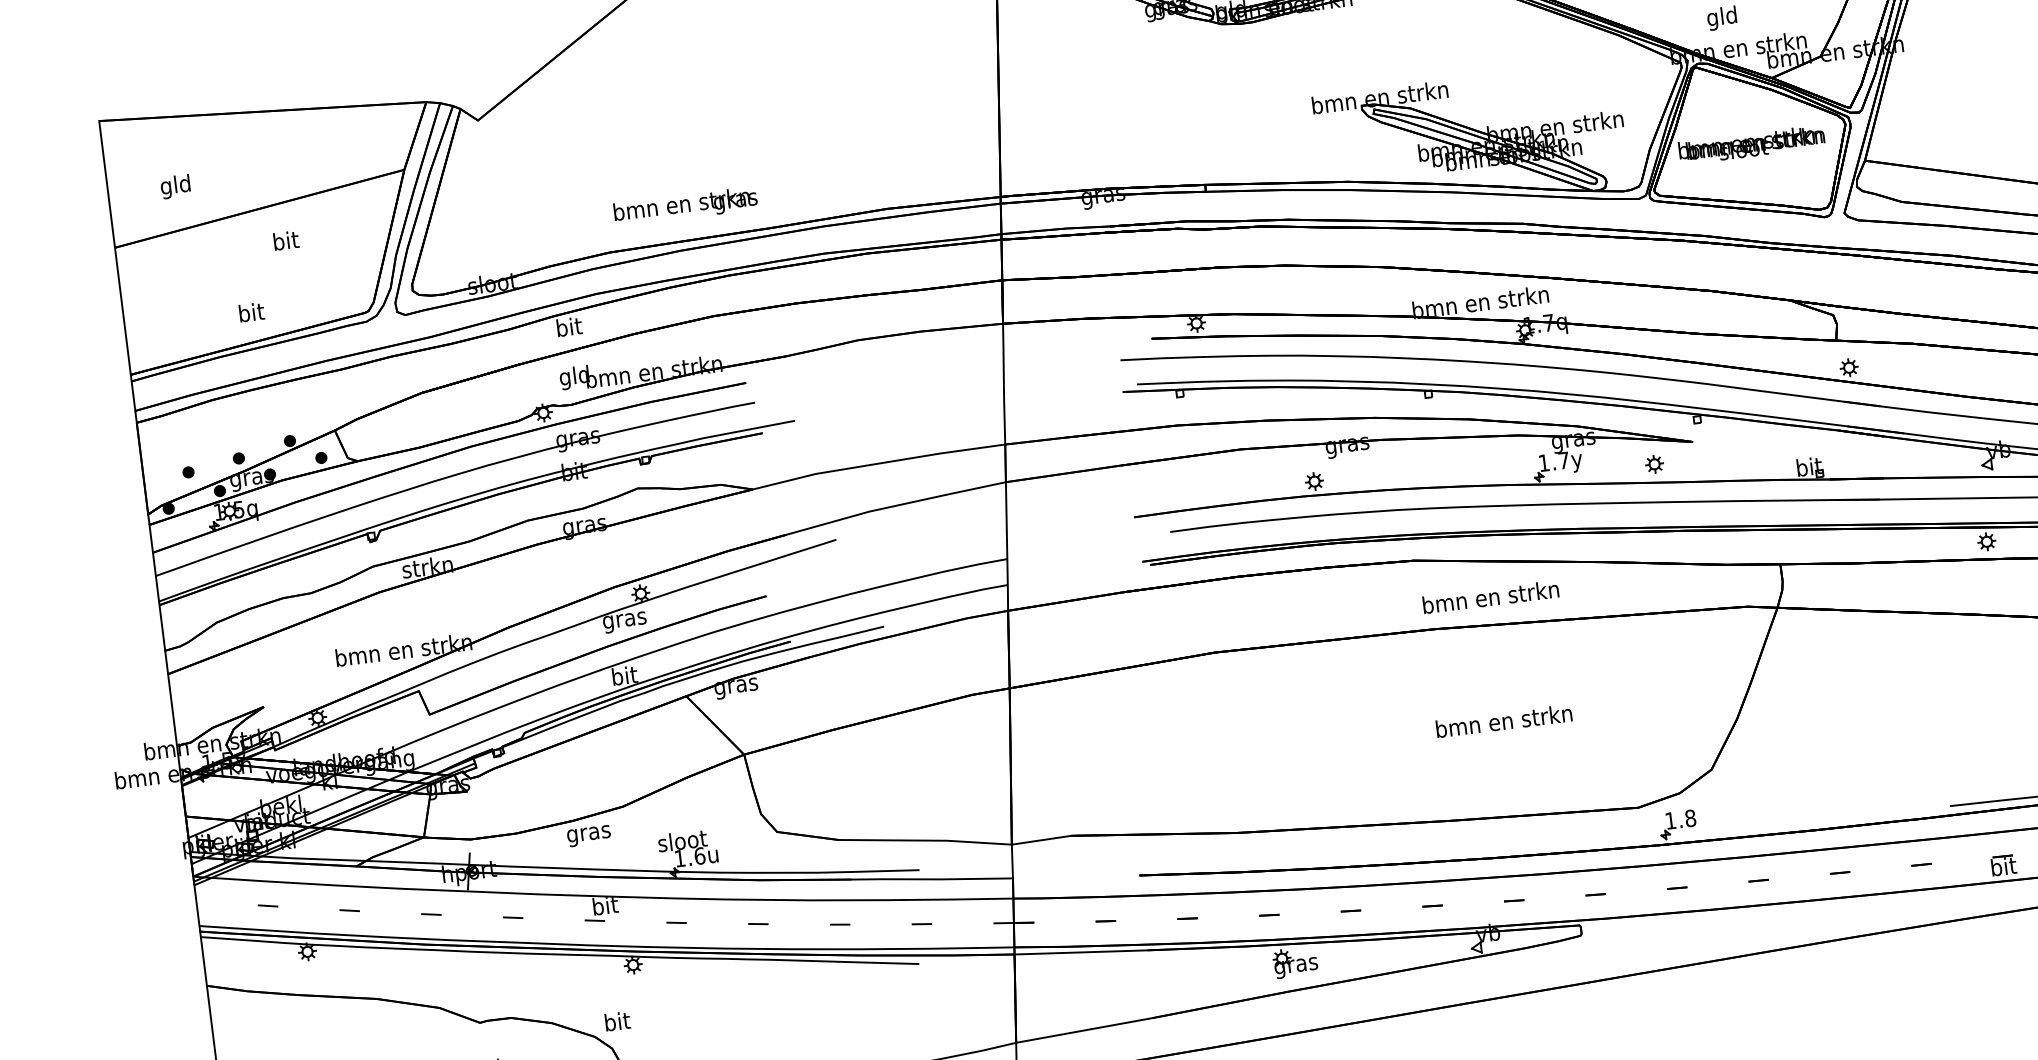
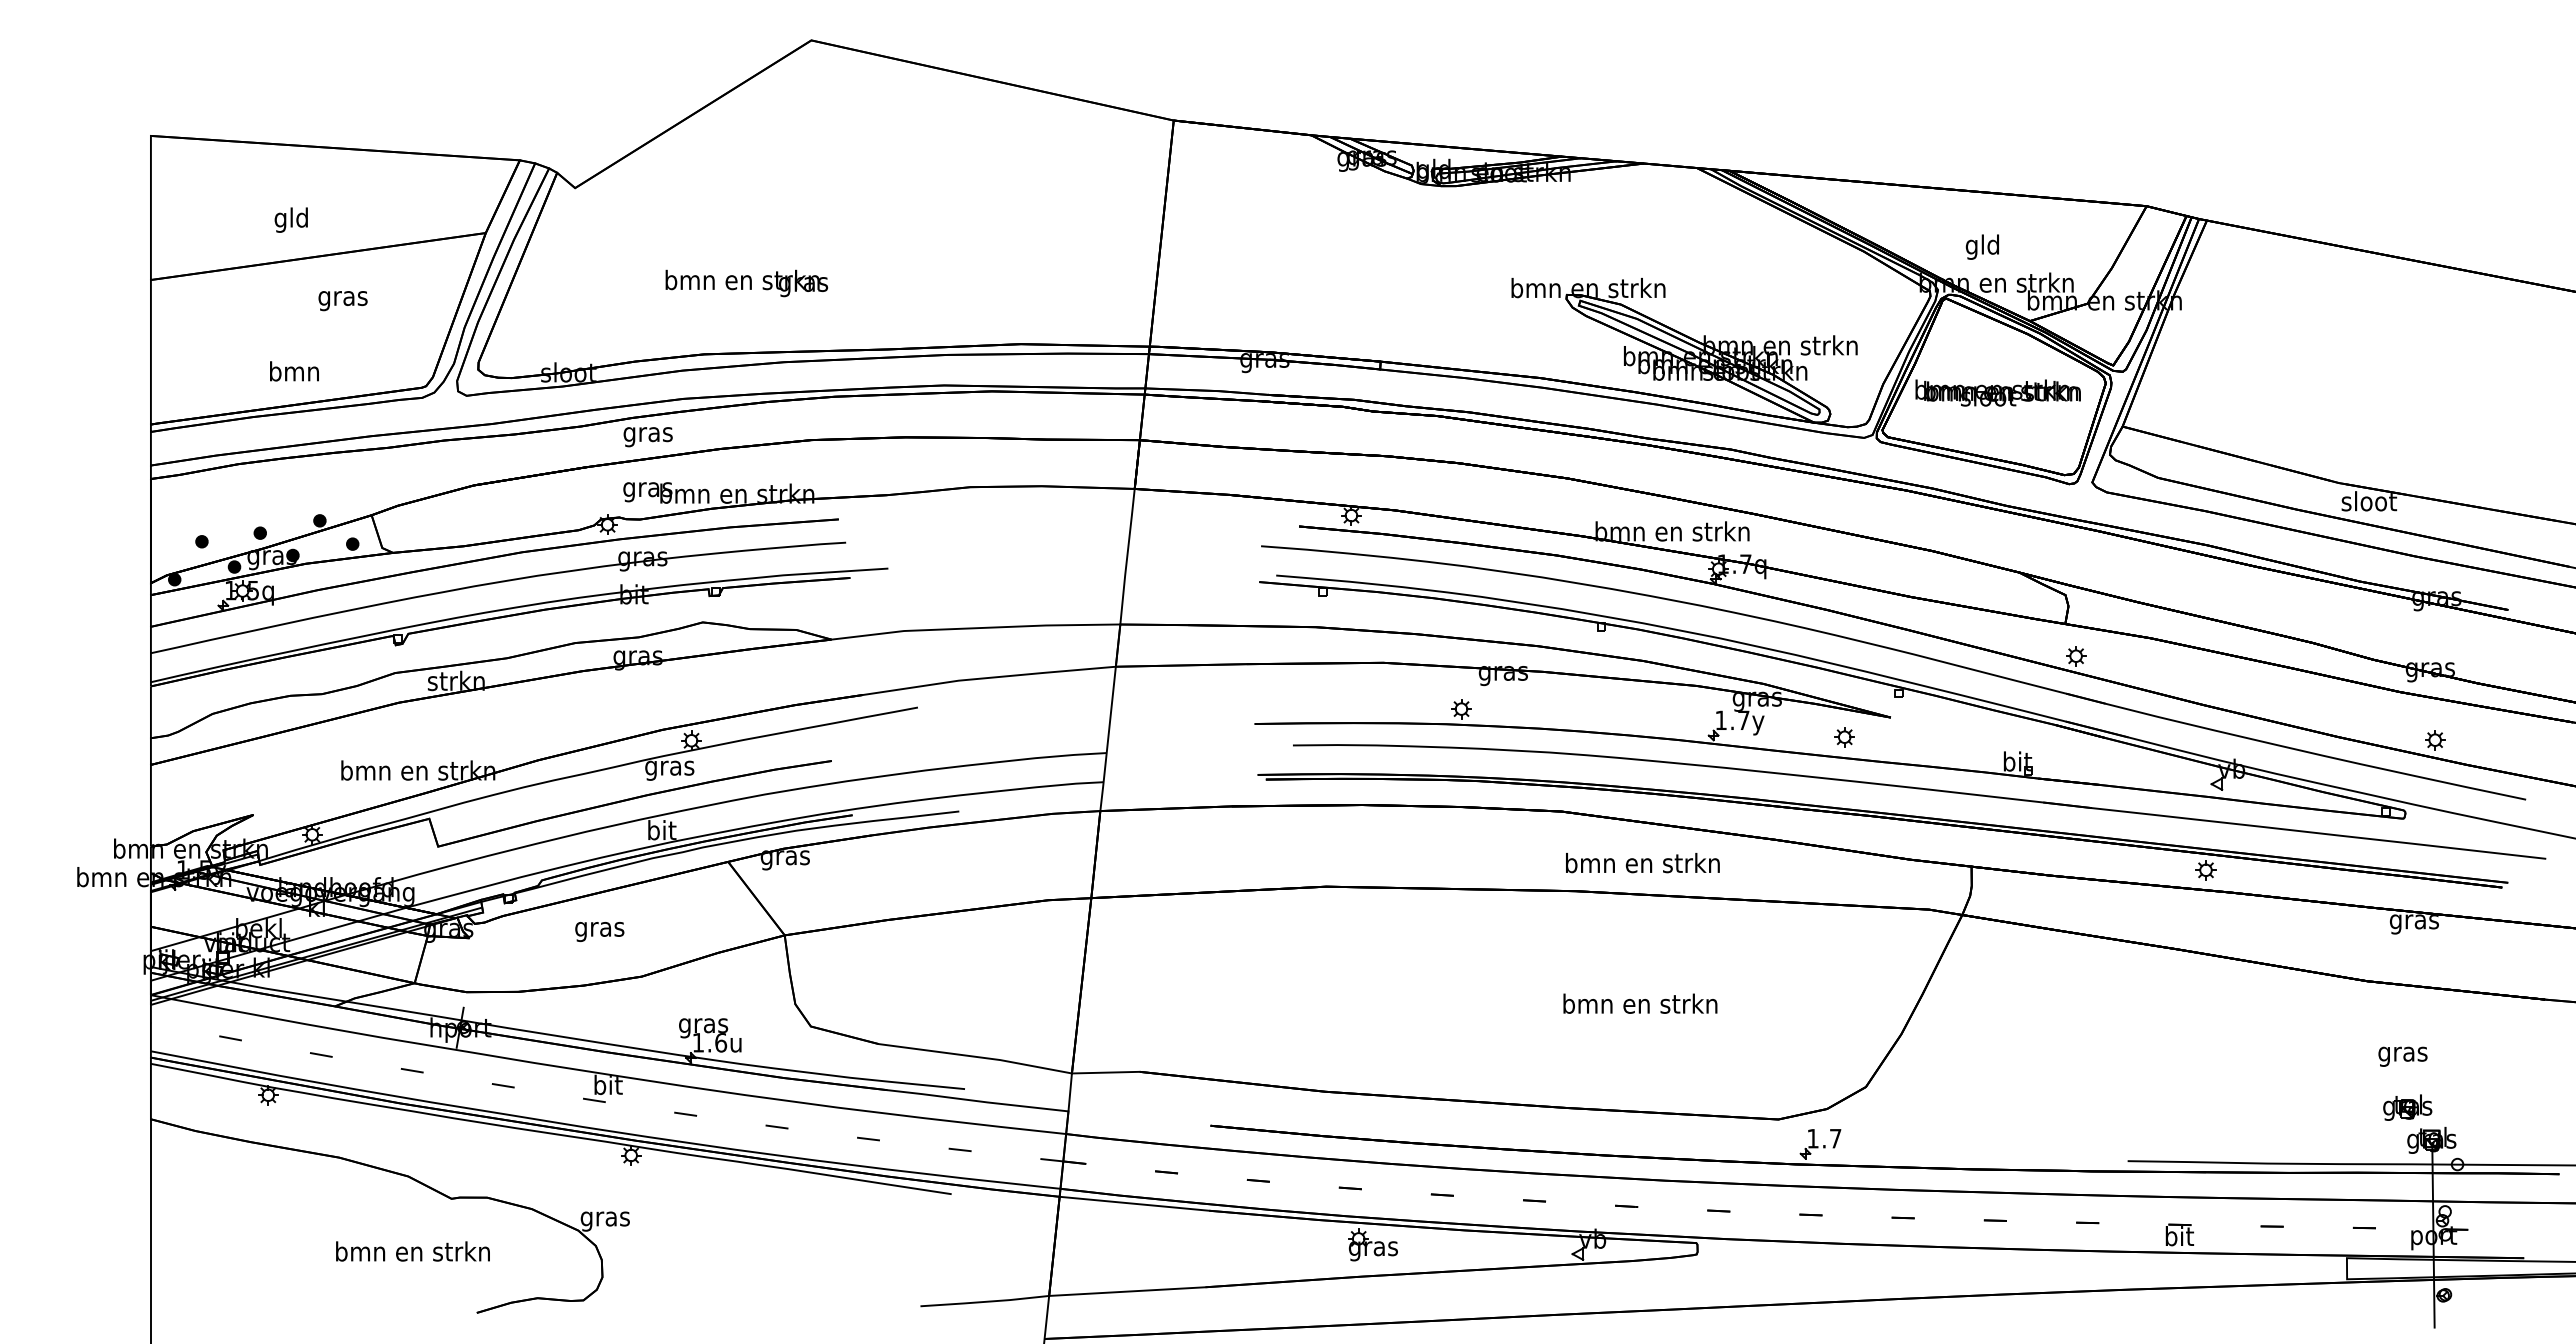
text: (174, 186) -> (290, 219), moved
text: (685, 206) -> (746, 283), moved
text: (285, 243) -> (342, 298), bit -> gras
text: (251, 312) -> (294, 371), bit -> bmn
text: (568, 329) -> (647, 434), bit -> gras
text: (574, 377) -> (647, 489), gld -> gras
text: (1690, 818) -> (1835, 1138), 1.8 -> 1.7
text: (588, 835) -> (599, 931), moved
text: (682, 842) -> (703, 1025), sloot -> gras
text: (616, 1023) -> (604, 1218), bit -> gras

